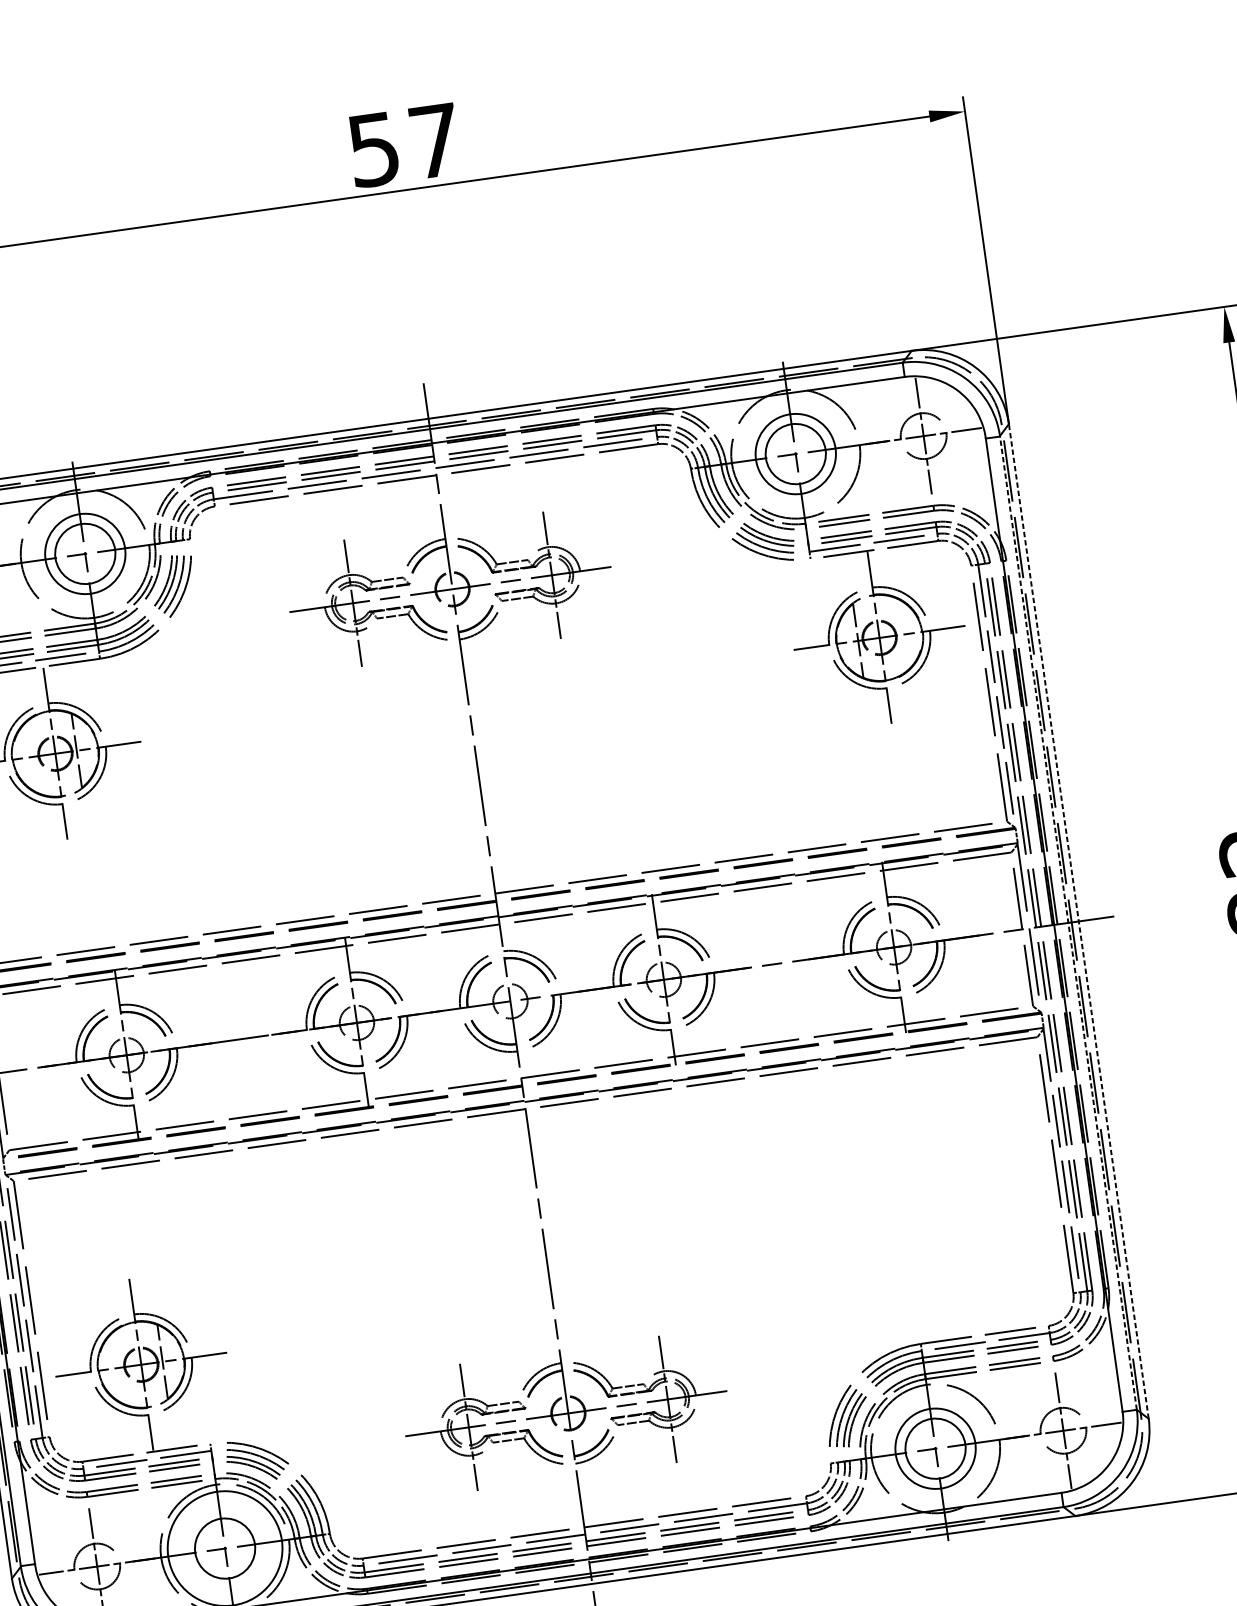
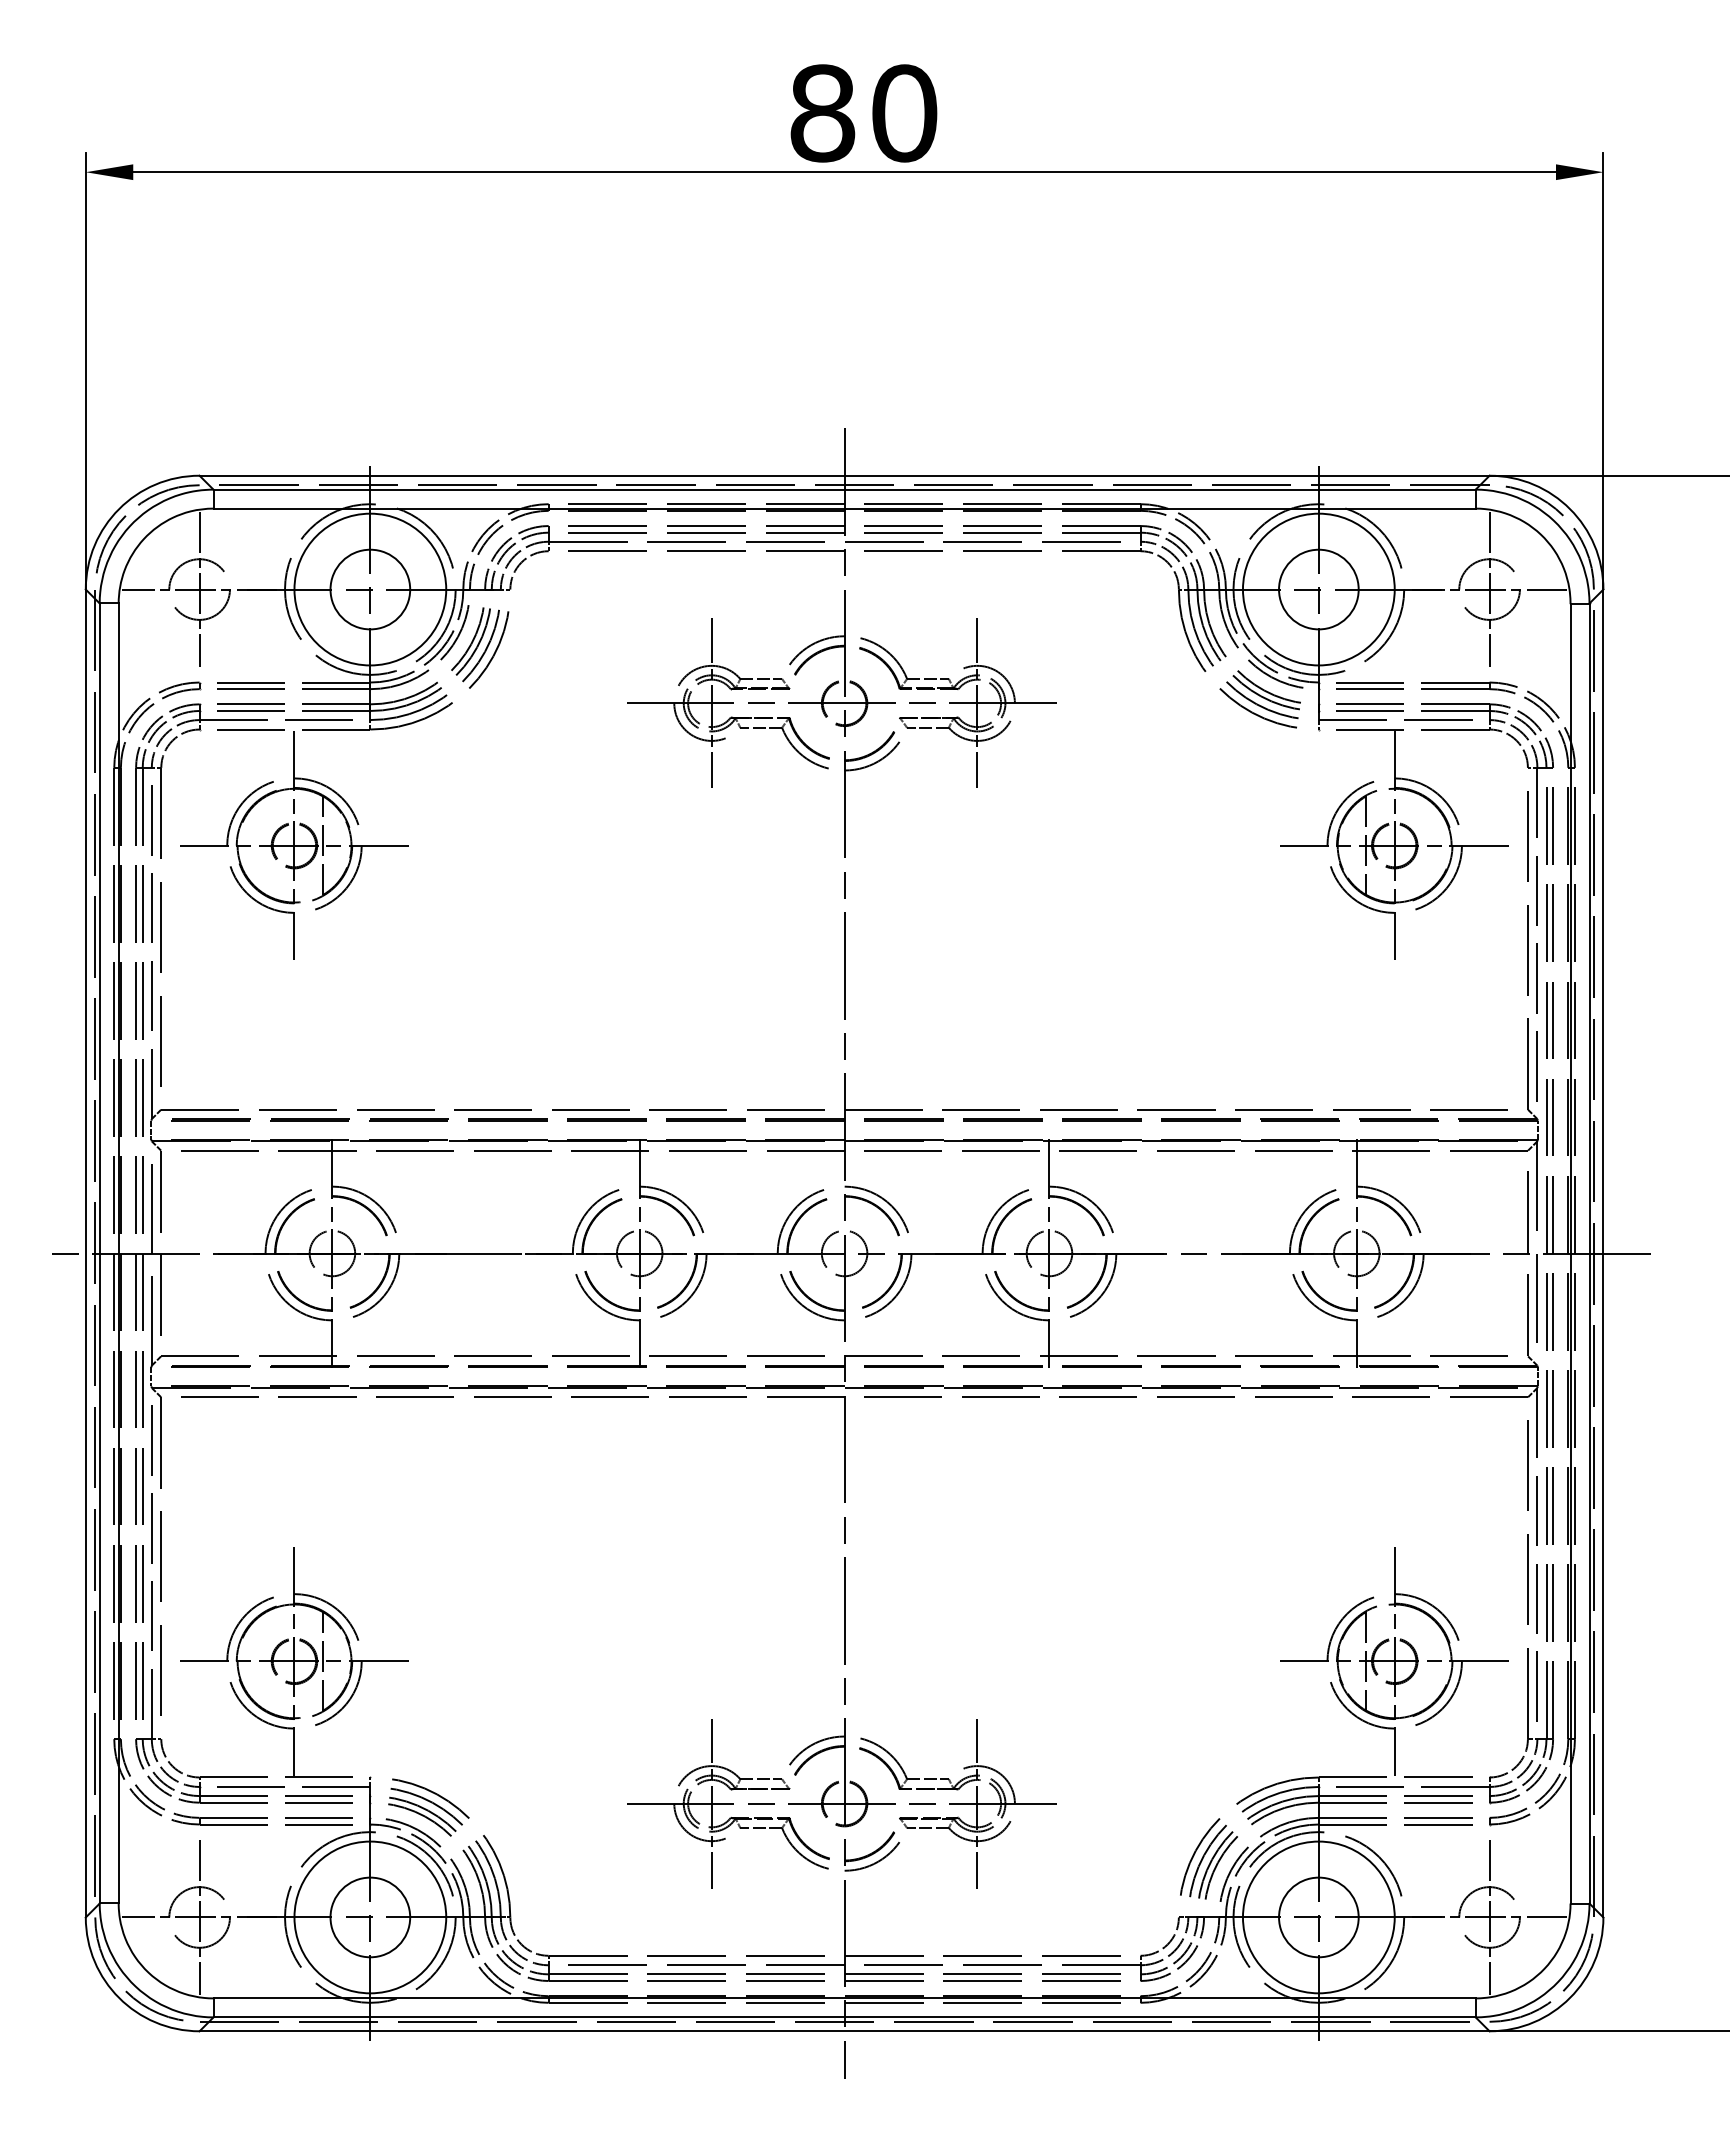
text: (404, 145) -> (863, 113), 57 -> 80
circle: (795, 454) -> (1318, 589), size x1.43
circle: (85, 553) -> (370, 589), size x1.43
line: (1078, 921) -> (1603, 1253), dashed -> solid
line: (1068, 922) -> (1589, 1253), dashed -> solid
part: (965, 1249) -> (1394, 1661), added
circle: (935, 1448) -> (1318, 1917), size x1.43

